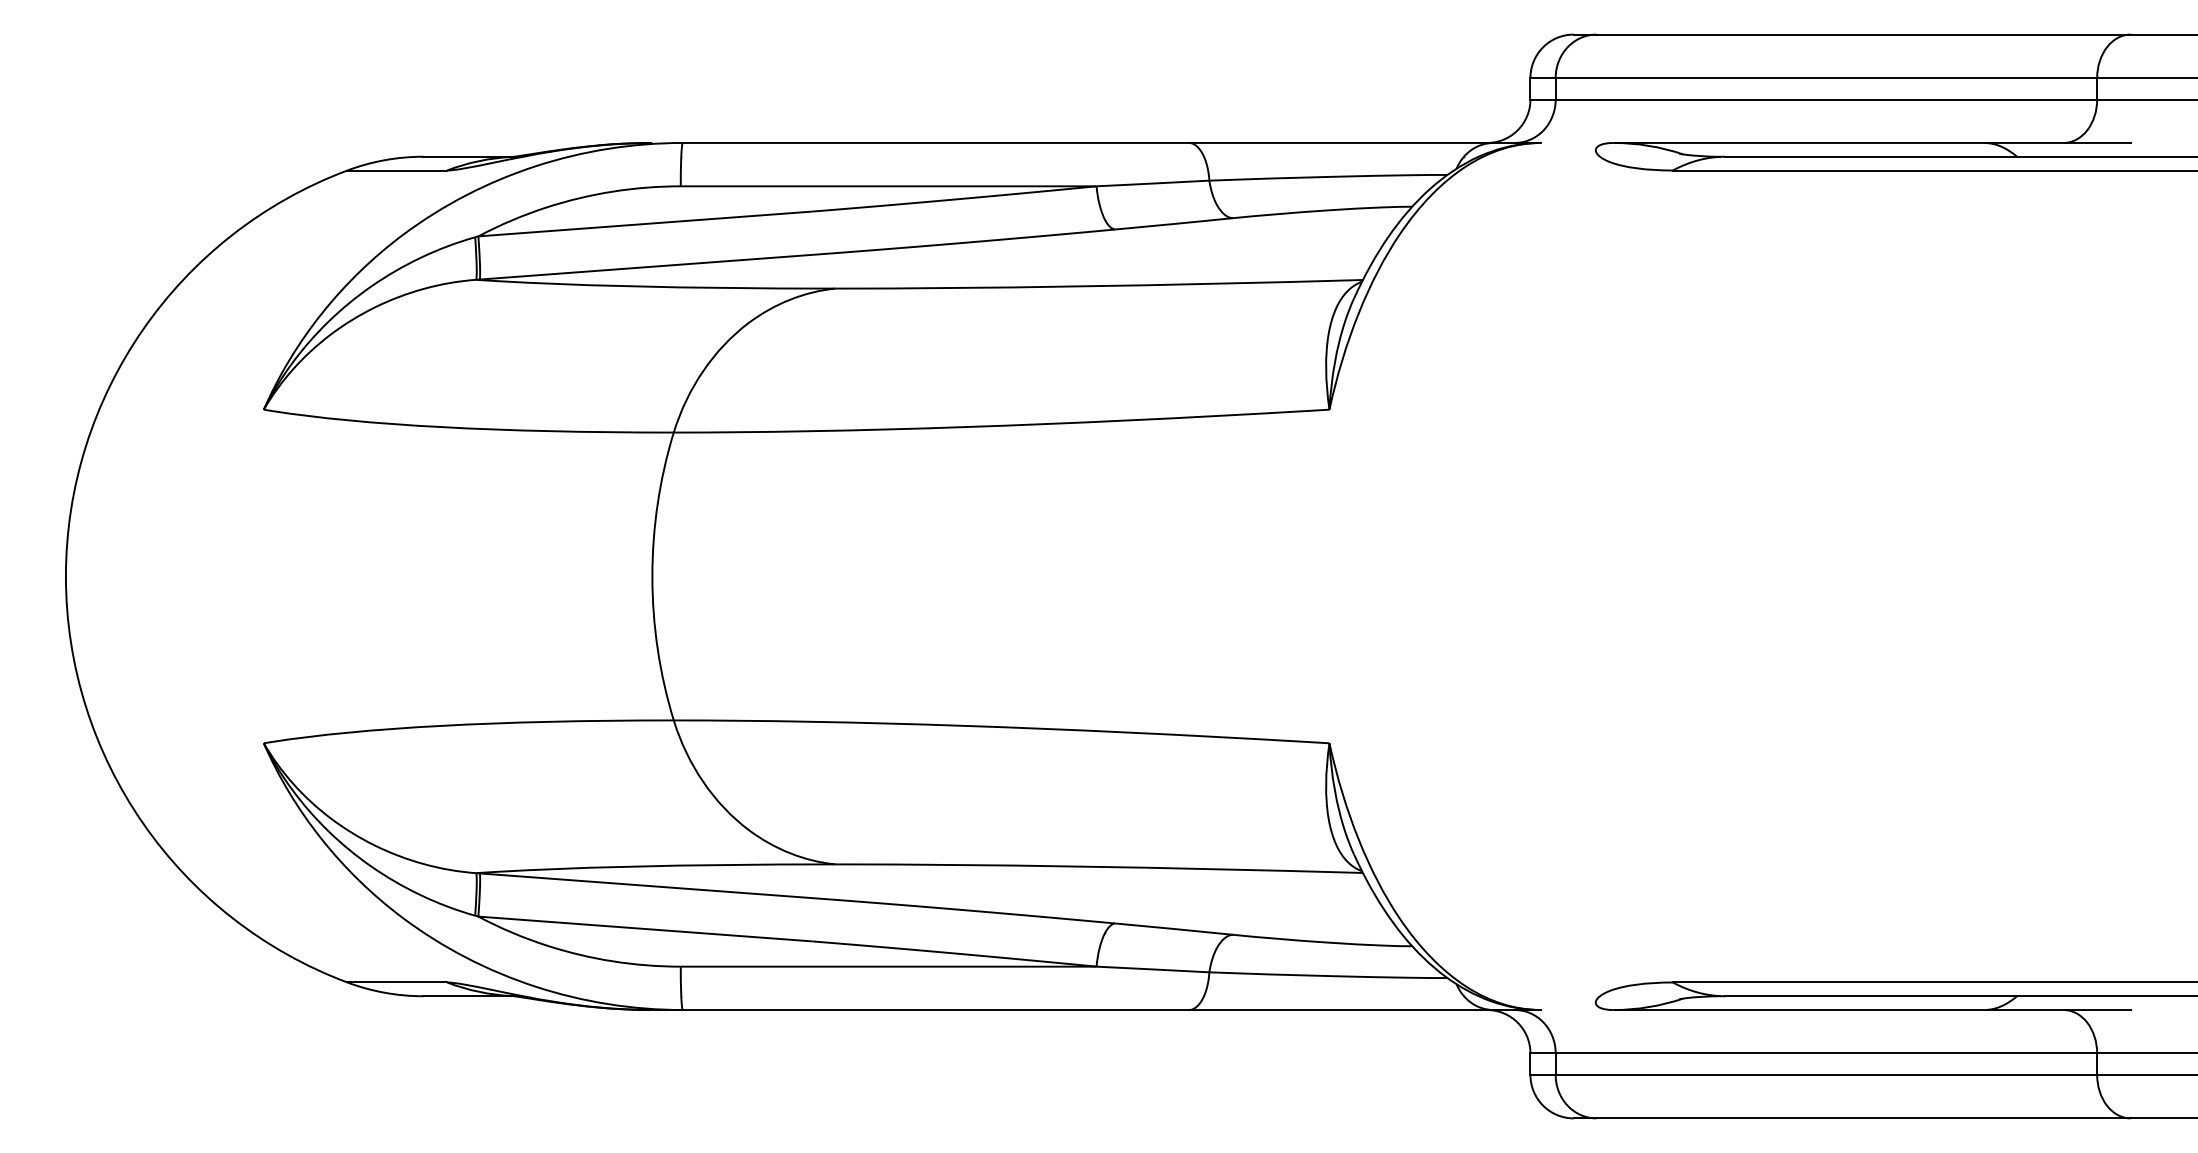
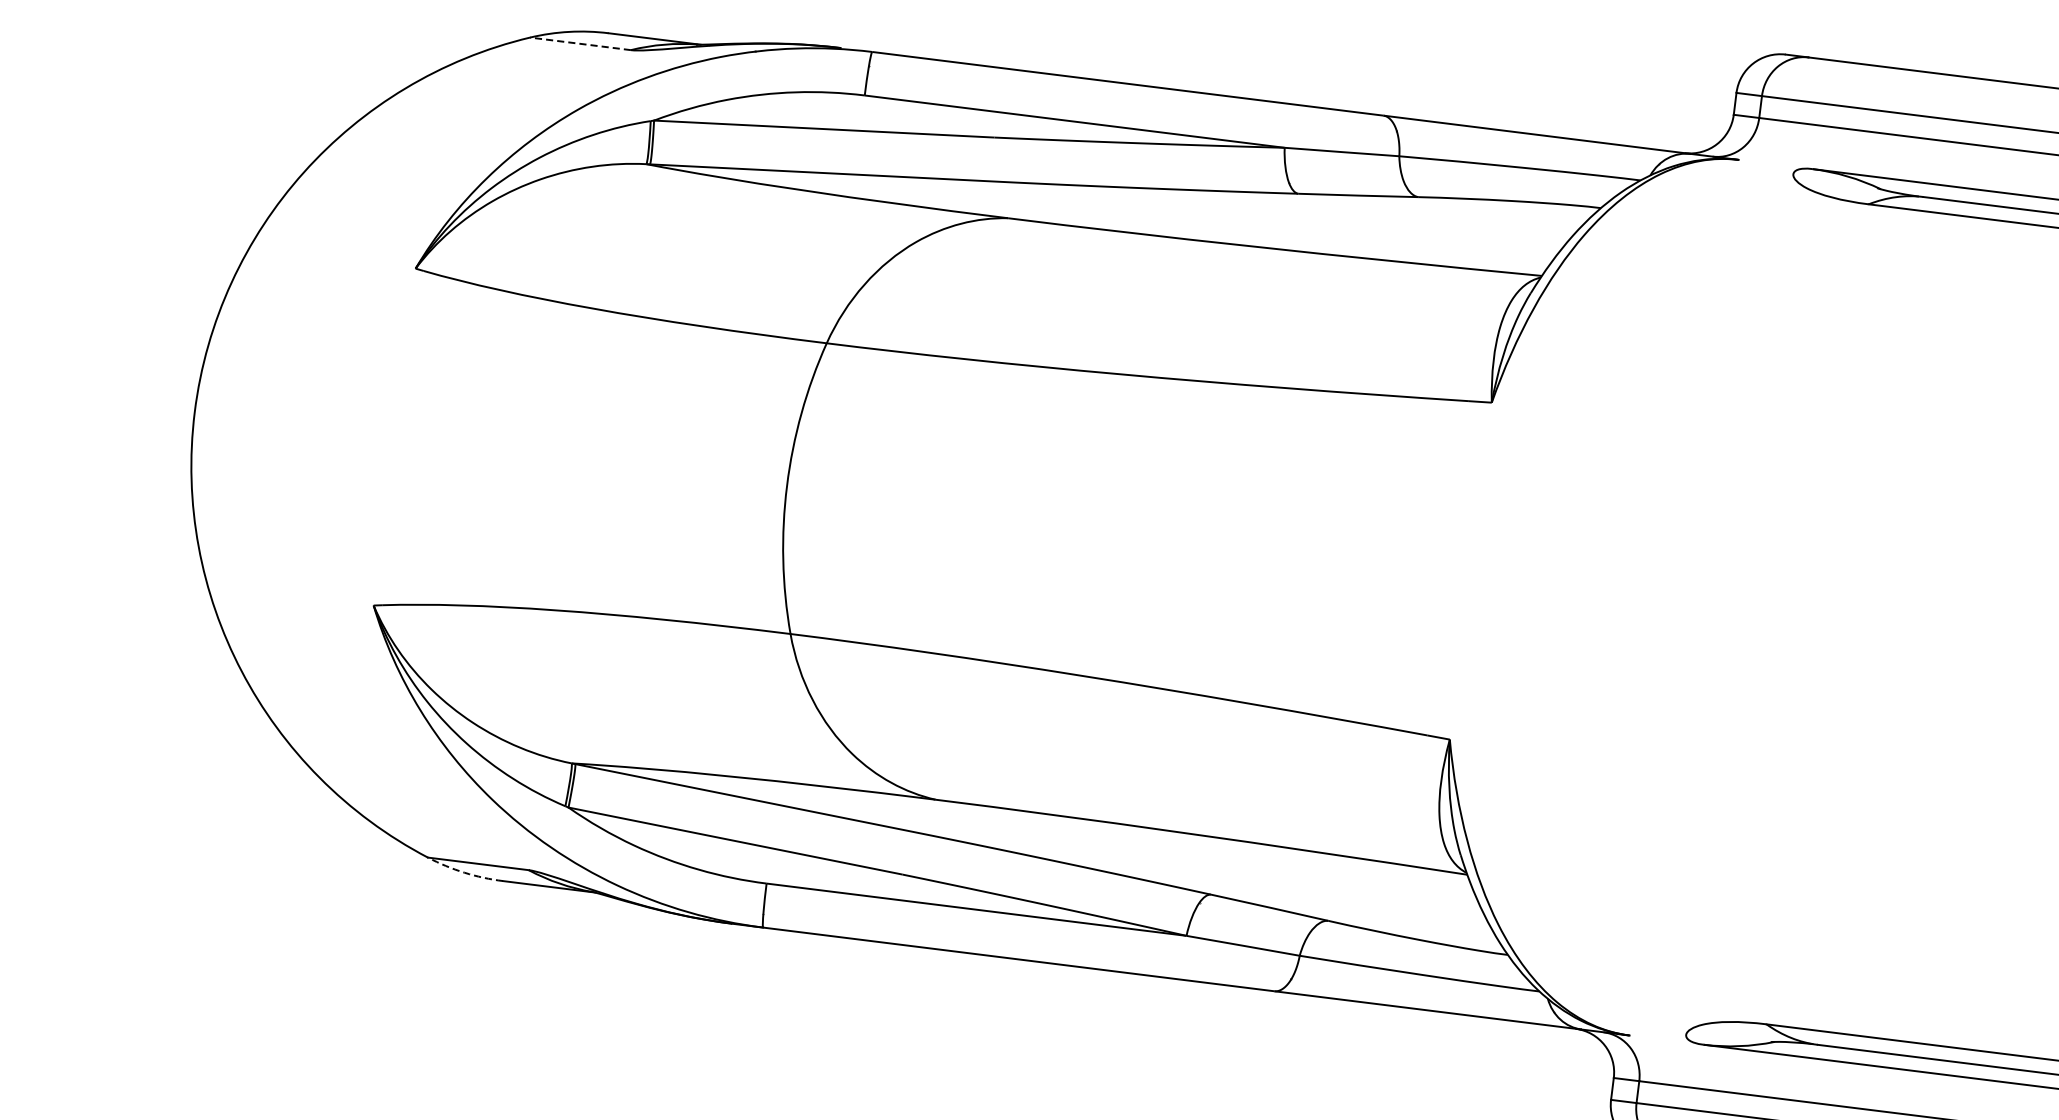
line: (397, 170) -> (580, 43), solid -> dashed
arc: (384, 992) -> (464, 872), solid -> dashed

